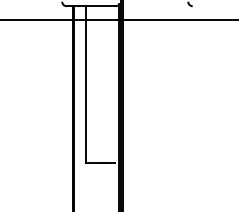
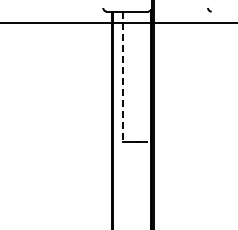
line: (85, 84) -> (122, 76), solid -> dashed

